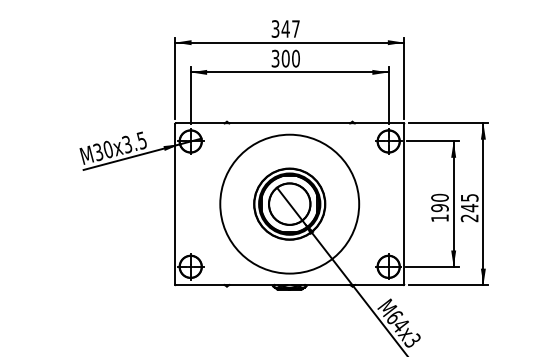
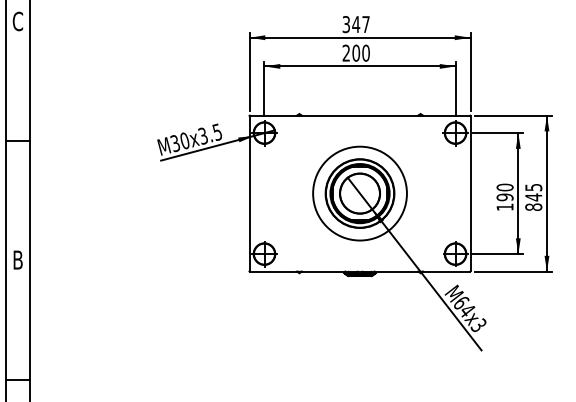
text: (274, 59) -> (345, 53), 300 -> 200
circle: (290, 204) -> (360, 193), size x0.7
text: (469, 217) -> (533, 206), 245 -> 845

